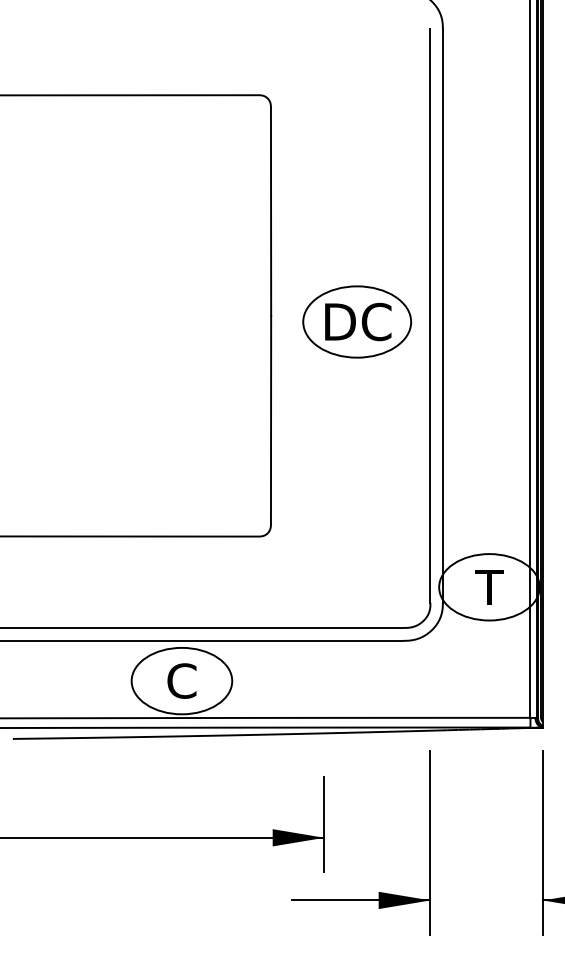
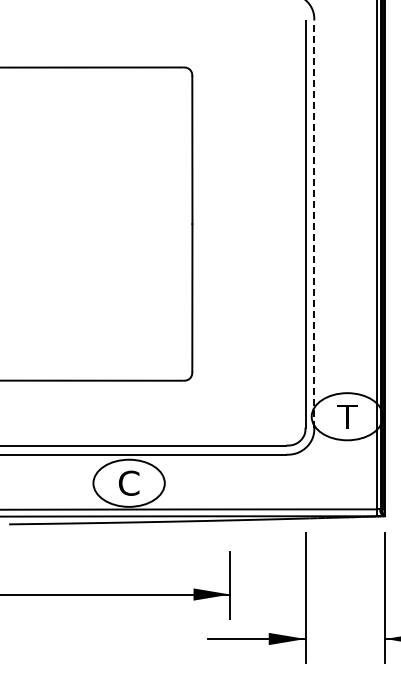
line: (443, 316) -> (314, 224), solid -> dashed
part: (357, 322) -> (253, 228), removed

